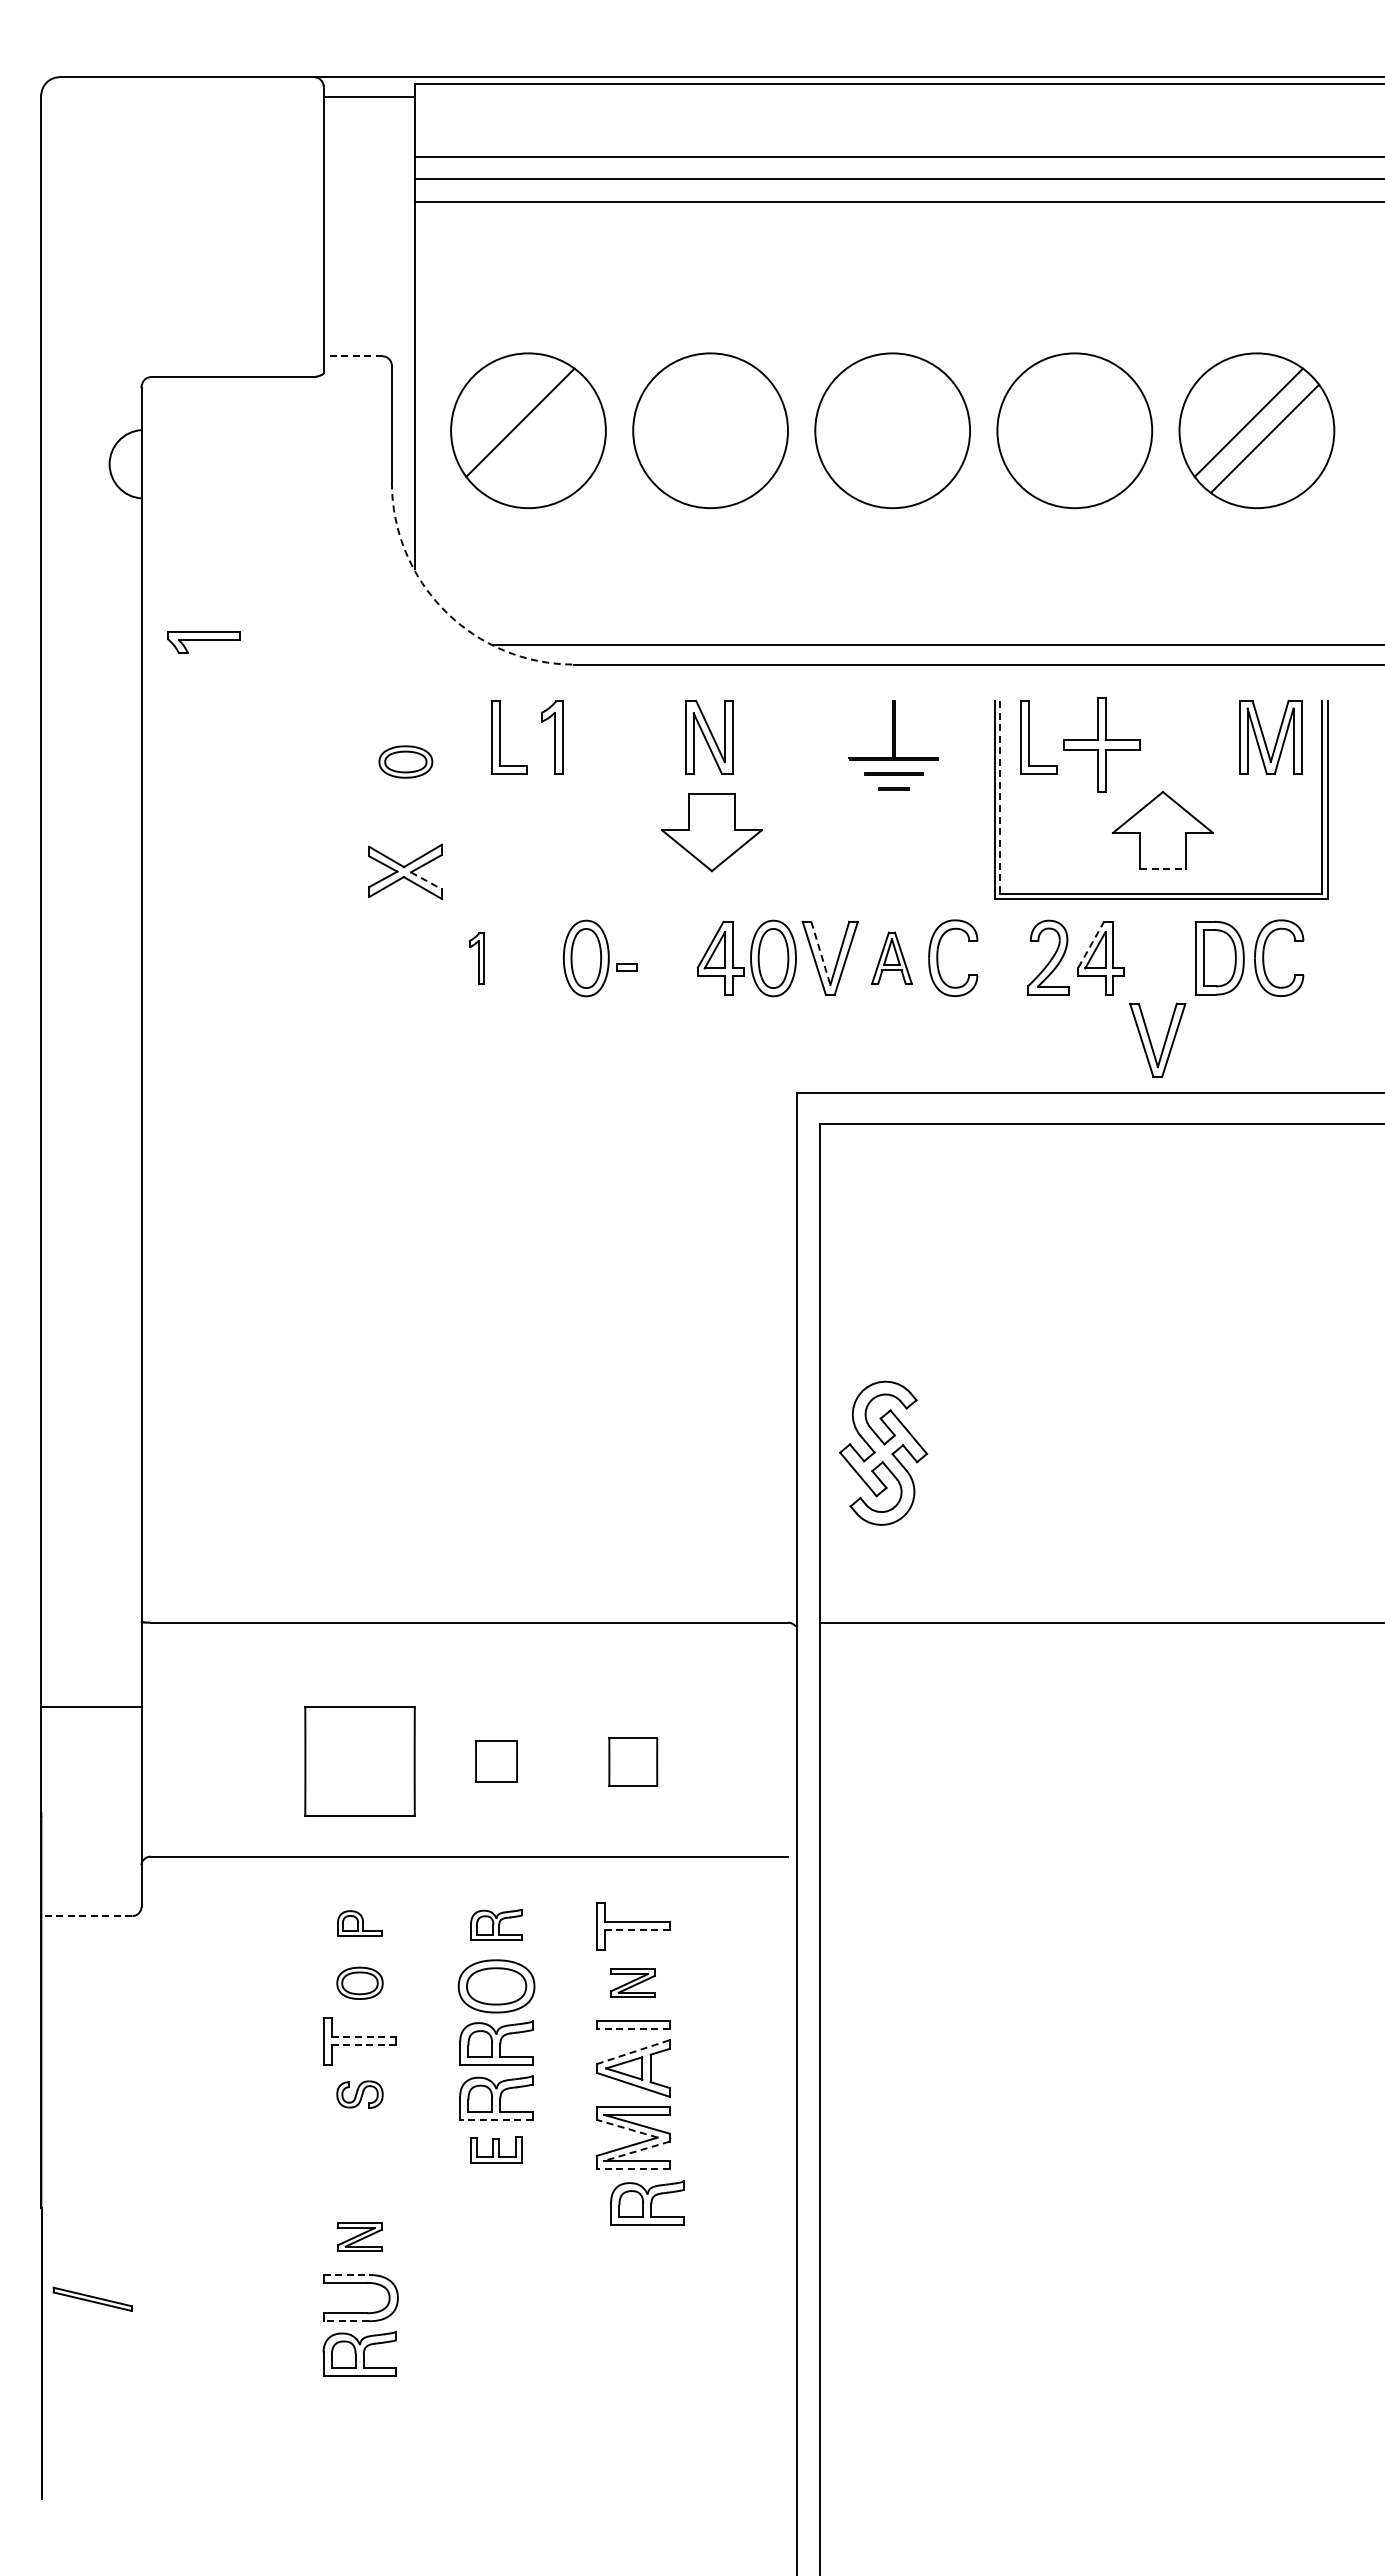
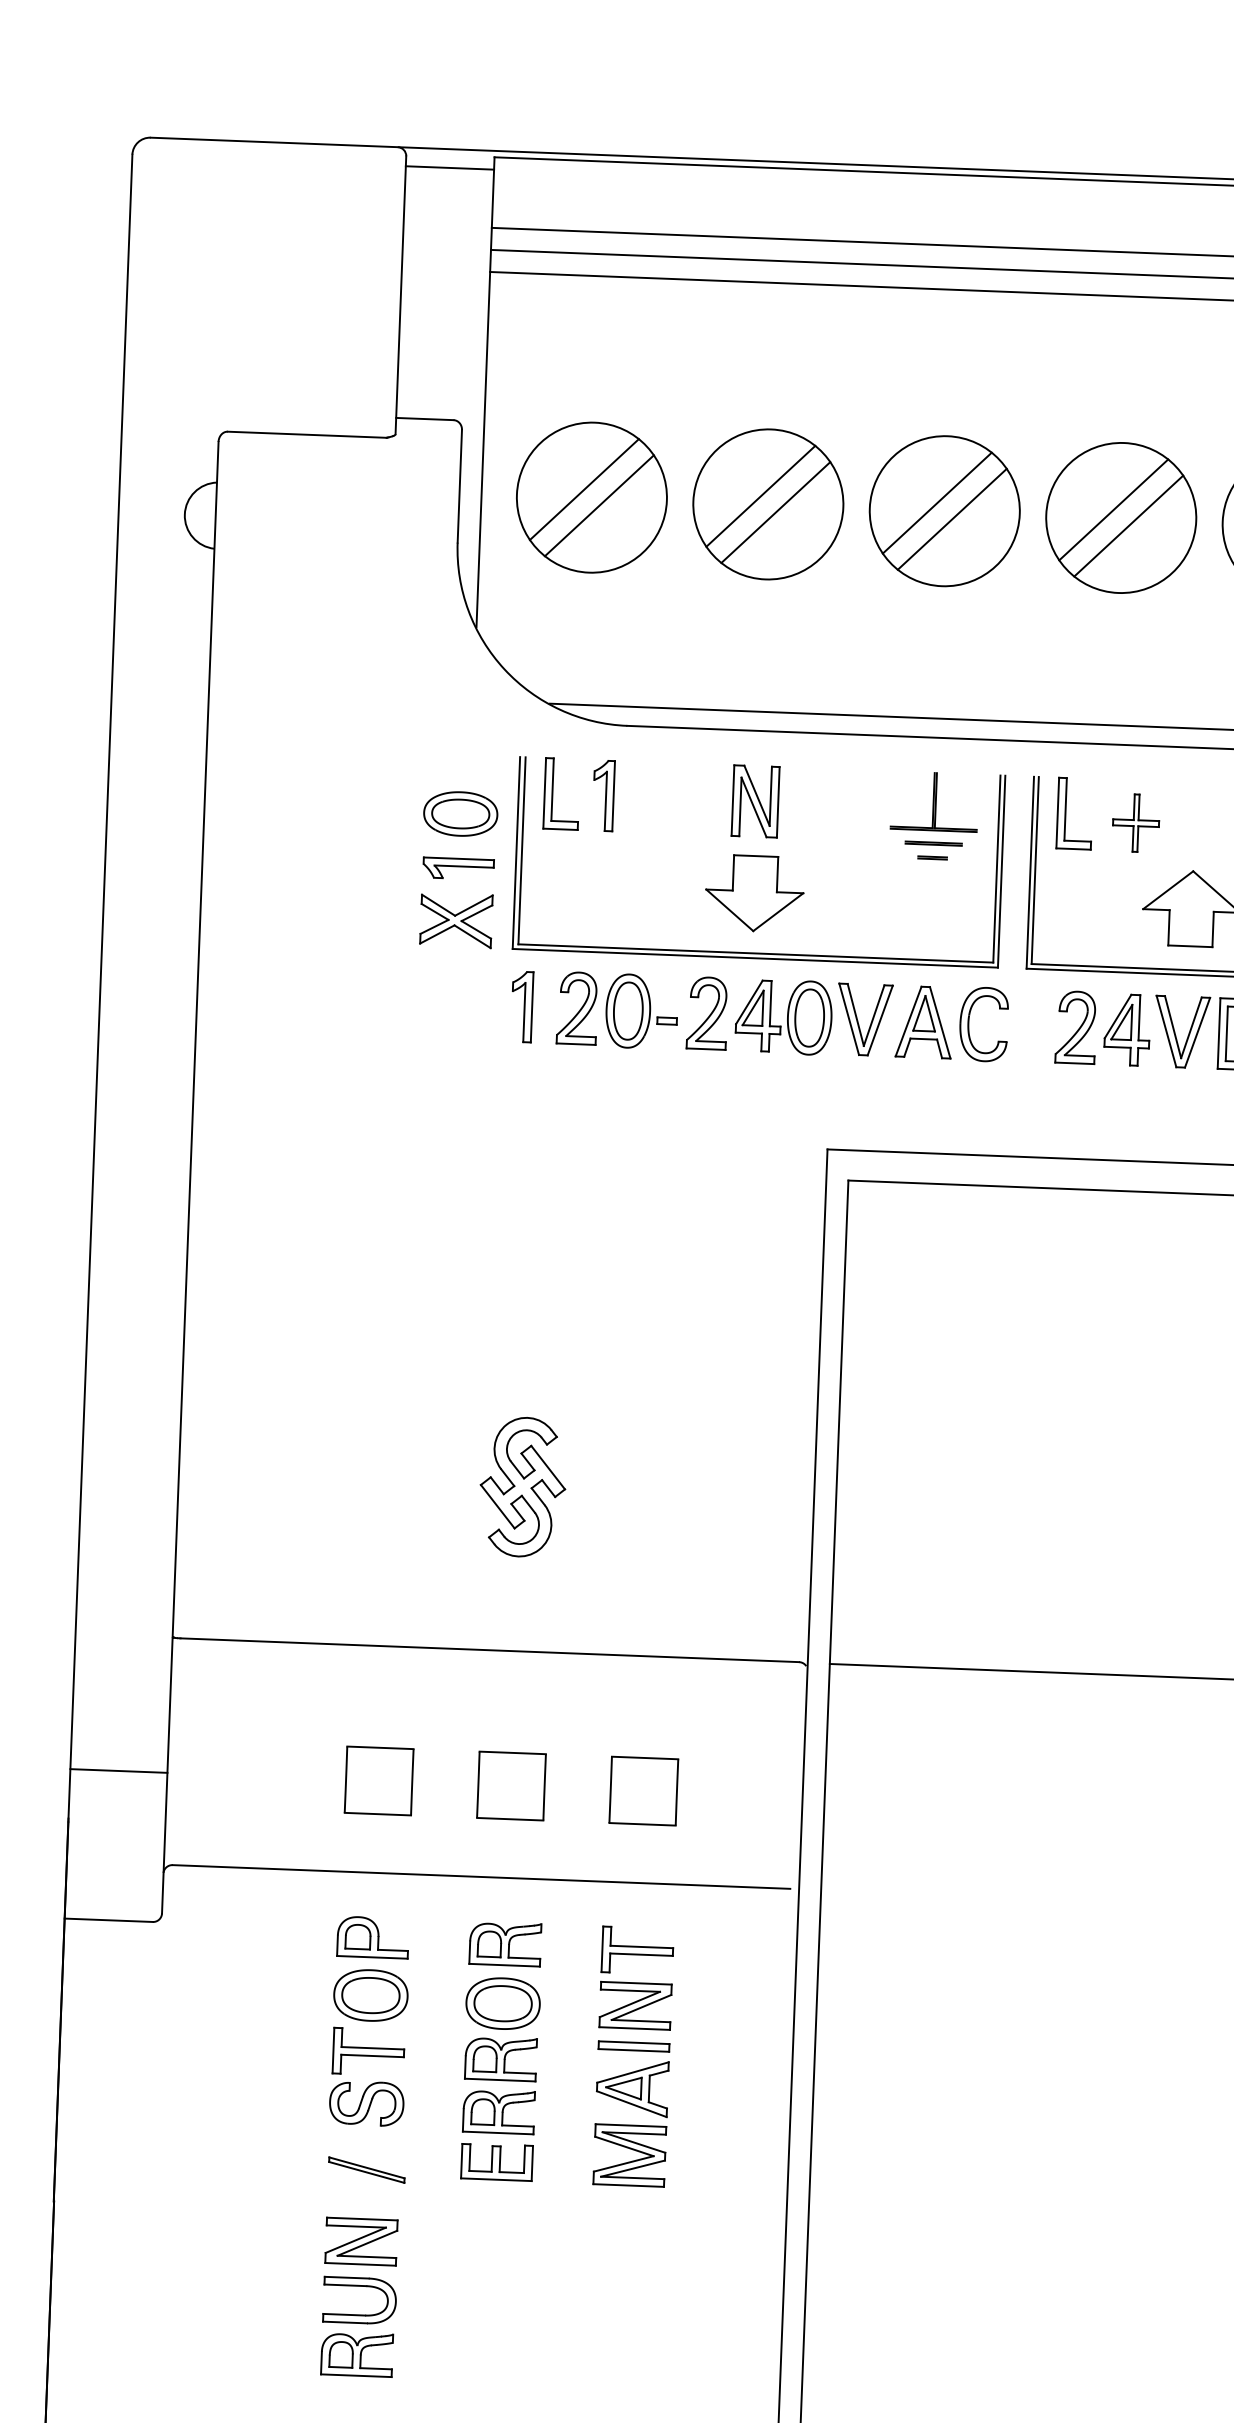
line: (353, 356) -> (425, 419), dashed -> solid
line: (702, 422) -> (760, 496), added
line: (884, 422) -> (937, 502), added
line: (1066, 422) -> (1113, 509), added
line: (536, 438) -> (599, 505), added
line: (718, 438) -> (775, 512), added
line: (900, 438) -> (952, 518), added
line: (1082, 438) -> (1128, 525), added
arc: (445, 611) -> (504, 669), dashed -> solid
part: (203, 642) -> (458, 868), moved
part: (1102, 744) -> (1136, 822), size x0.62
part: (405, 761) -> (460, 813), size x1.43
line: (1000, 797) -> (1035, 870), dashed -> solid
line: (1163, 869) -> (1190, 946), dashed -> solid
line: (426, 880) -> (476, 929), dashed -> solid
part: (715, 893) -> (755, 952), added
line: (1091, 944) -> (1118, 1016), dashed -> solid
line: (821, 953) -> (856, 1015), dashed -> solid
part: (533, 957) -> (577, 1008), added
part: (667, 957) -> (707, 1013), added
part: (891, 957) -> (924, 1021), size x1.43
part: (476, 958) -> (521, 1007), size x1.43
part: (1151, 1041) -> (1175, 1033), moved
part: (883, 1452) -> (522, 1486), moved
line: (91, 1706) -> (119, 1770), moved
part: (359, 1761) -> (378, 1780), size x0.62
part: (496, 1761) -> (511, 1785), size x1.67
part: (633, 1761) -> (644, 1790), size x1.43
line: (86, 1916) -> (108, 1920), dashed -> solid
part: (359, 1923) -> (372, 1937), size x1.67
part: (496, 1924) -> (505, 1943), size x1.43
line: (636, 1930) -> (640, 1954), dashed -> solid
part: (359, 1983) -> (370, 1995), size x1.67
part: (632, 1983) -> (634, 2005), size x1.67
line: (632, 2029) -> (633, 2050), dashed -> solid
line: (364, 2037) -> (373, 2048), dashed -> solid
line: (363, 2045) -> (371, 2055), dashed -> solid
line: (633, 2052) -> (633, 2072), dashed -> solid
part: (359, 2094) -> (366, 2103), size x1.67
line: (496, 2119) -> (498, 2132), dashed -> solid
line: (627, 2128) -> (624, 2146), dashed -> solid
part: (496, 2149) -> (496, 2161), size x1.43
line: (637, 2151) -> (633, 2168), dashed -> solid
line: (632, 2168) -> (628, 2185), dashed -> solid
part: (647, 2202) -> (641, 2218), removed
part: (359, 2237) -> (360, 2241), size x1.67
line: (346, 2274) -> (346, 2277), dashed -> solid
part: (92, 2298) -> (366, 2169), moved
line: (346, 2321) -> (345, 2322), dashed -> solid

